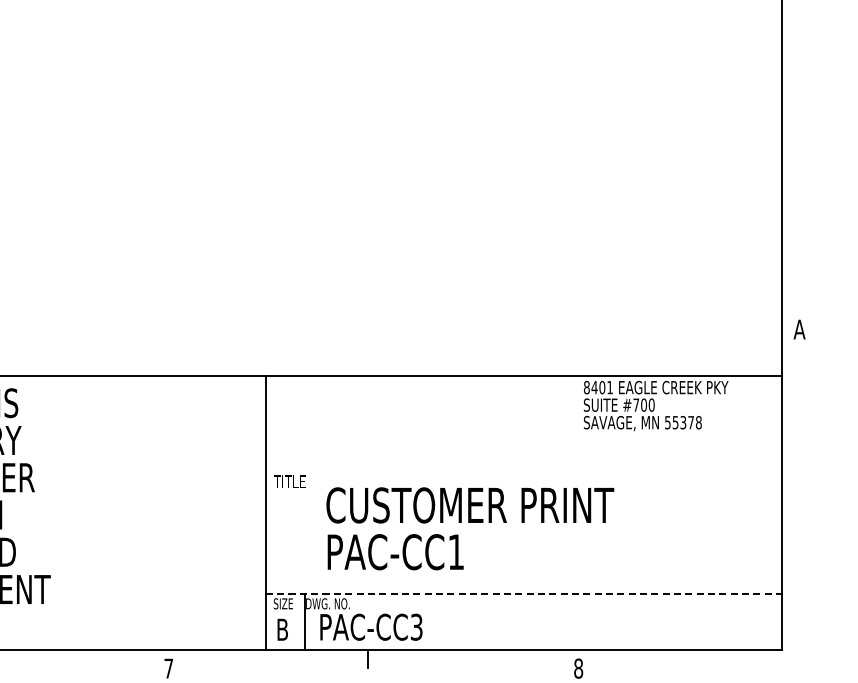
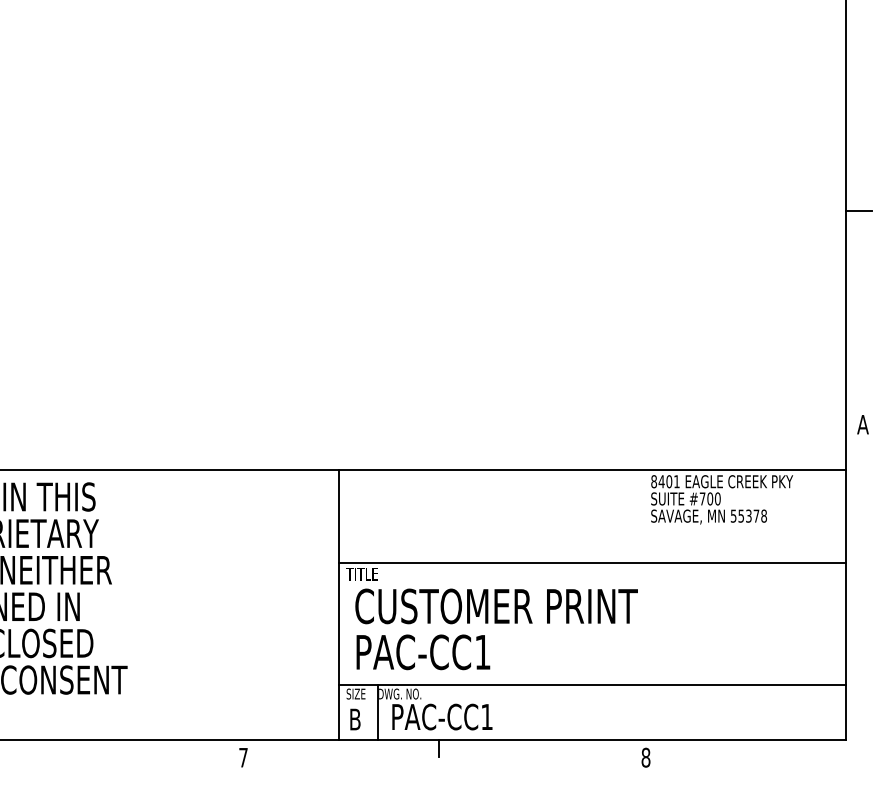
line: (794, 112) -> (858, 211), added
line: (523, 469) -> (591, 562), added
text: (470, 528) -> (496, 629), moved
line: (524, 594) -> (592, 684), dashed -> solid
text: (416, 626) -> (486, 716), PAC-CC3 -> PAC-CC1

